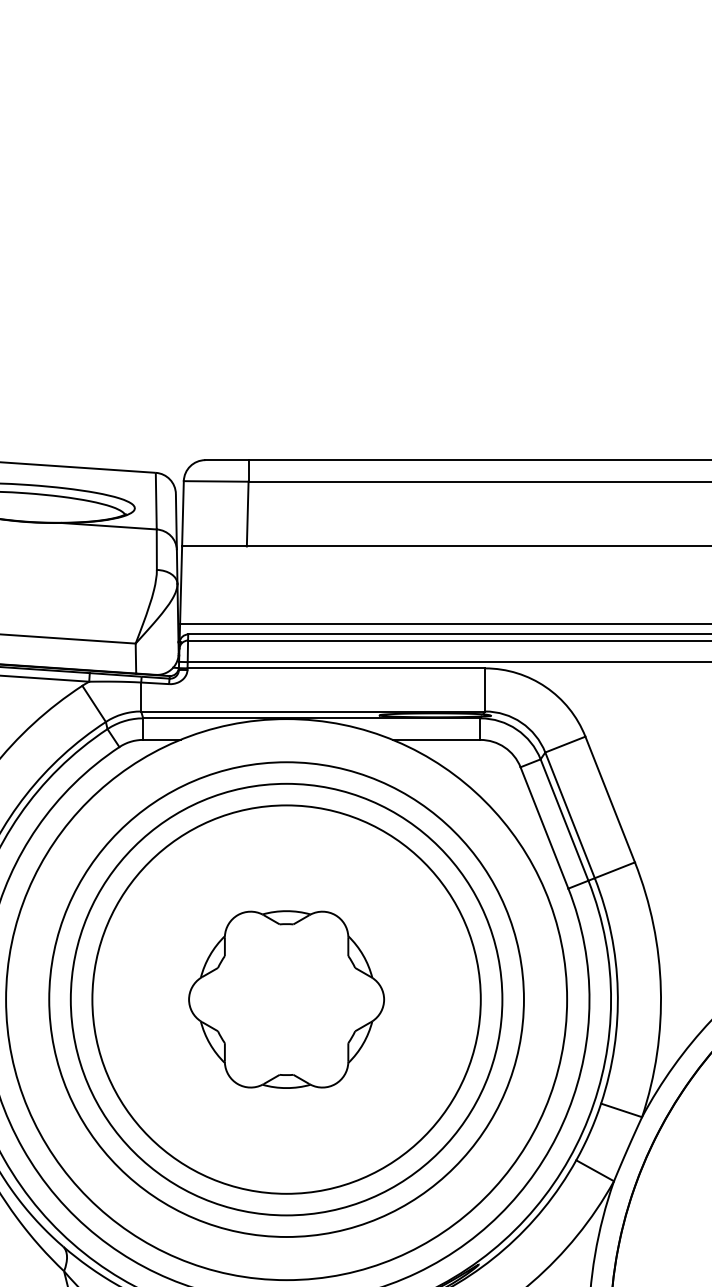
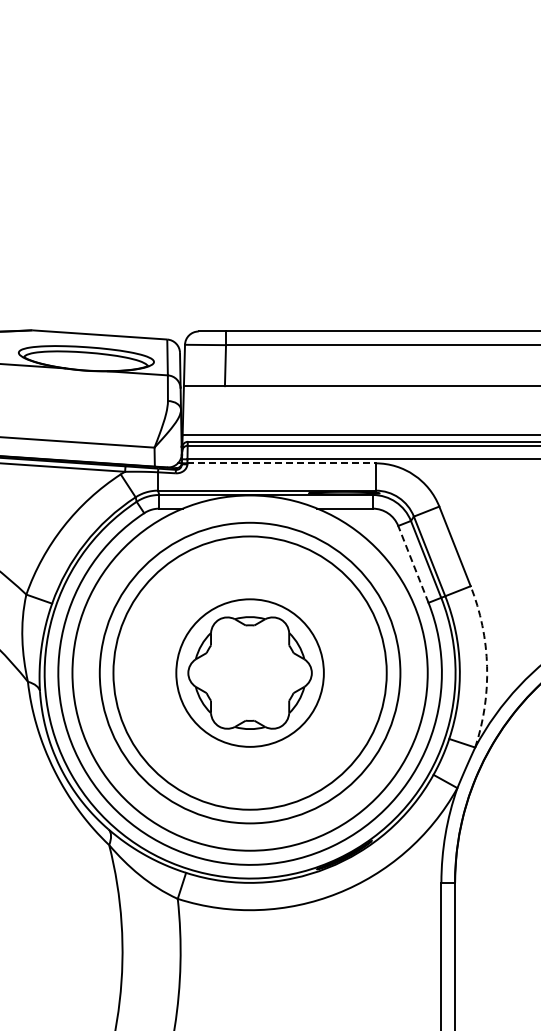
line: (337, 668) -> (282, 463), solid -> dashed
line: (544, 826) -> (413, 563), solid -> dashed
arc: (661, 989) -> (487, 666), solid -> dashed
circle: (287, 1000) -> (250, 673), size x0.6

